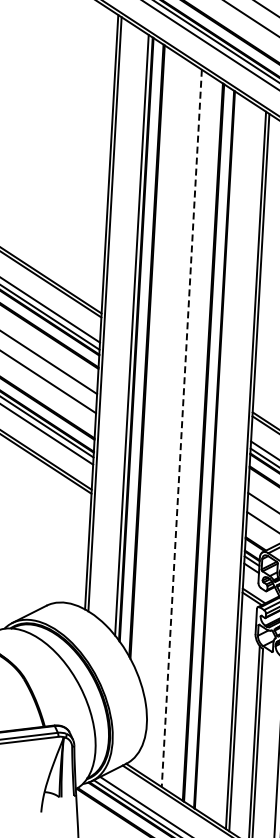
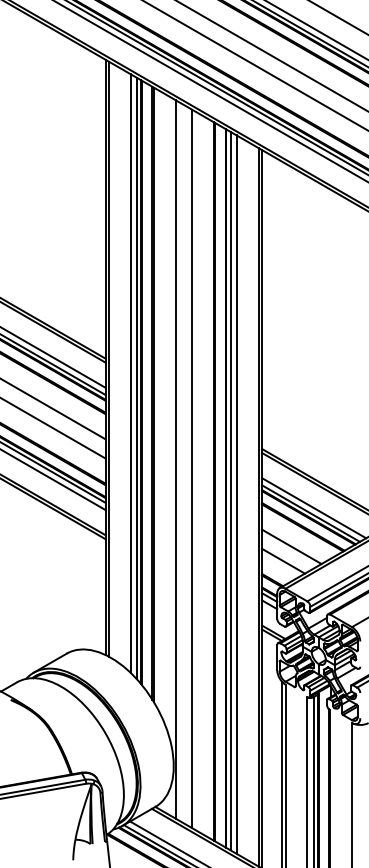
line: (125, 329) -> (130, 373), added
line: (165, 418) -> (175, 459), added
line: (182, 428) -> (192, 469), dashed -> solid
line: (218, 452) -> (230, 490), added
line: (224, 456) -> (236, 494), added

